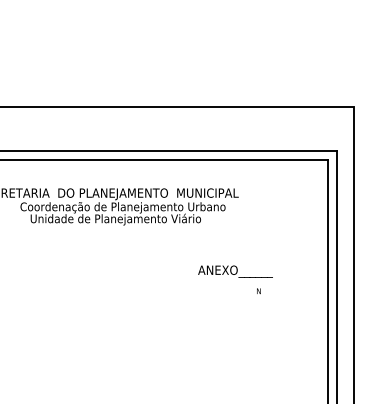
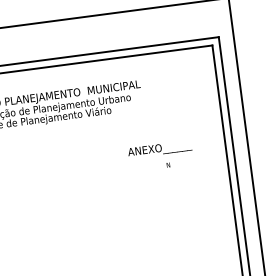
text: (235, 271) -> (159, 149), moved

